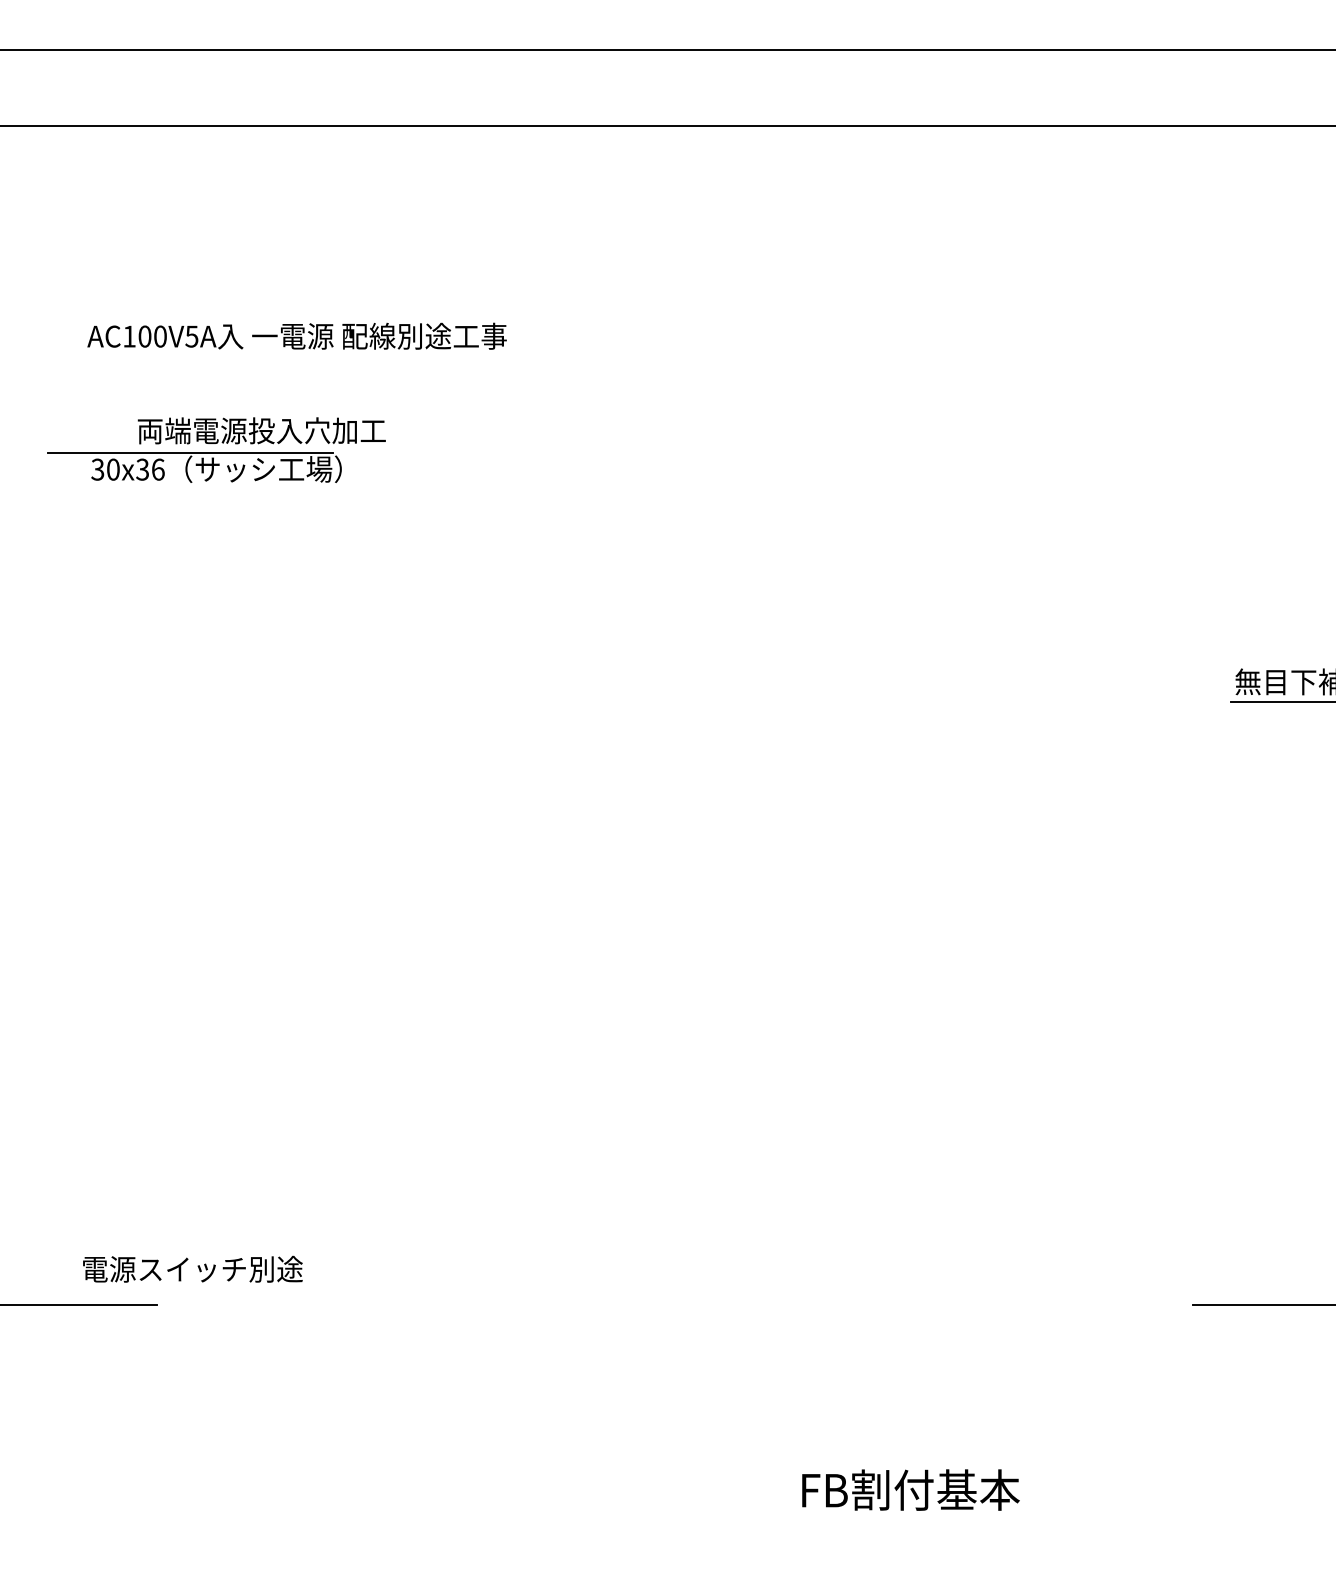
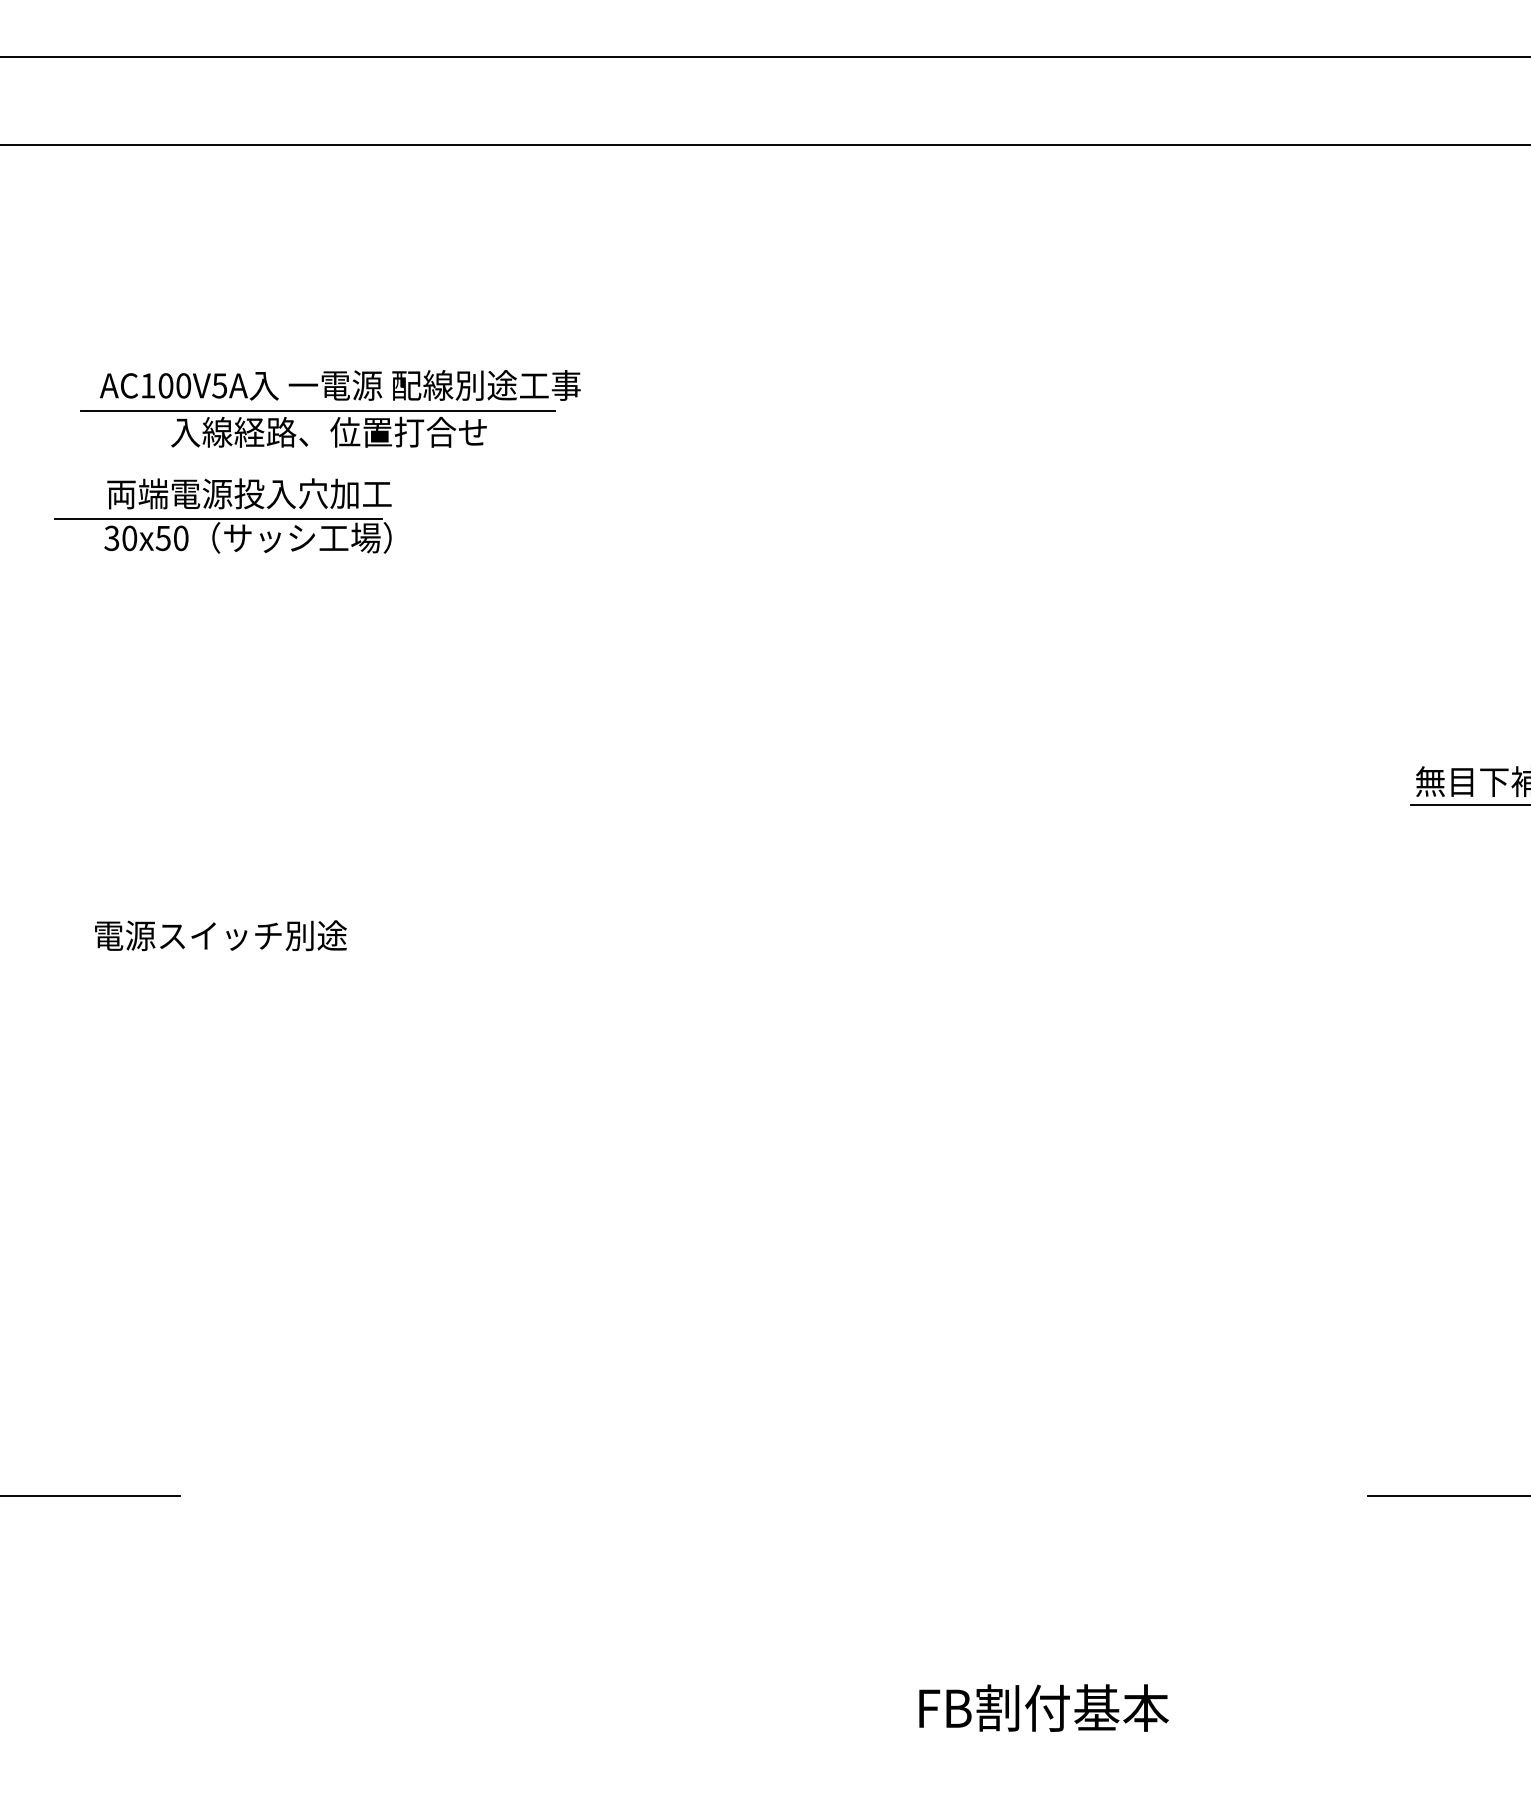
part: (288, 374) -> (330, 429), added
text: (261, 430) -> (249, 493), moved
text: (150, 469) -> (172, 538), 30x36 -> 30x50
text: (192, 1268) -> (220, 934), moved

